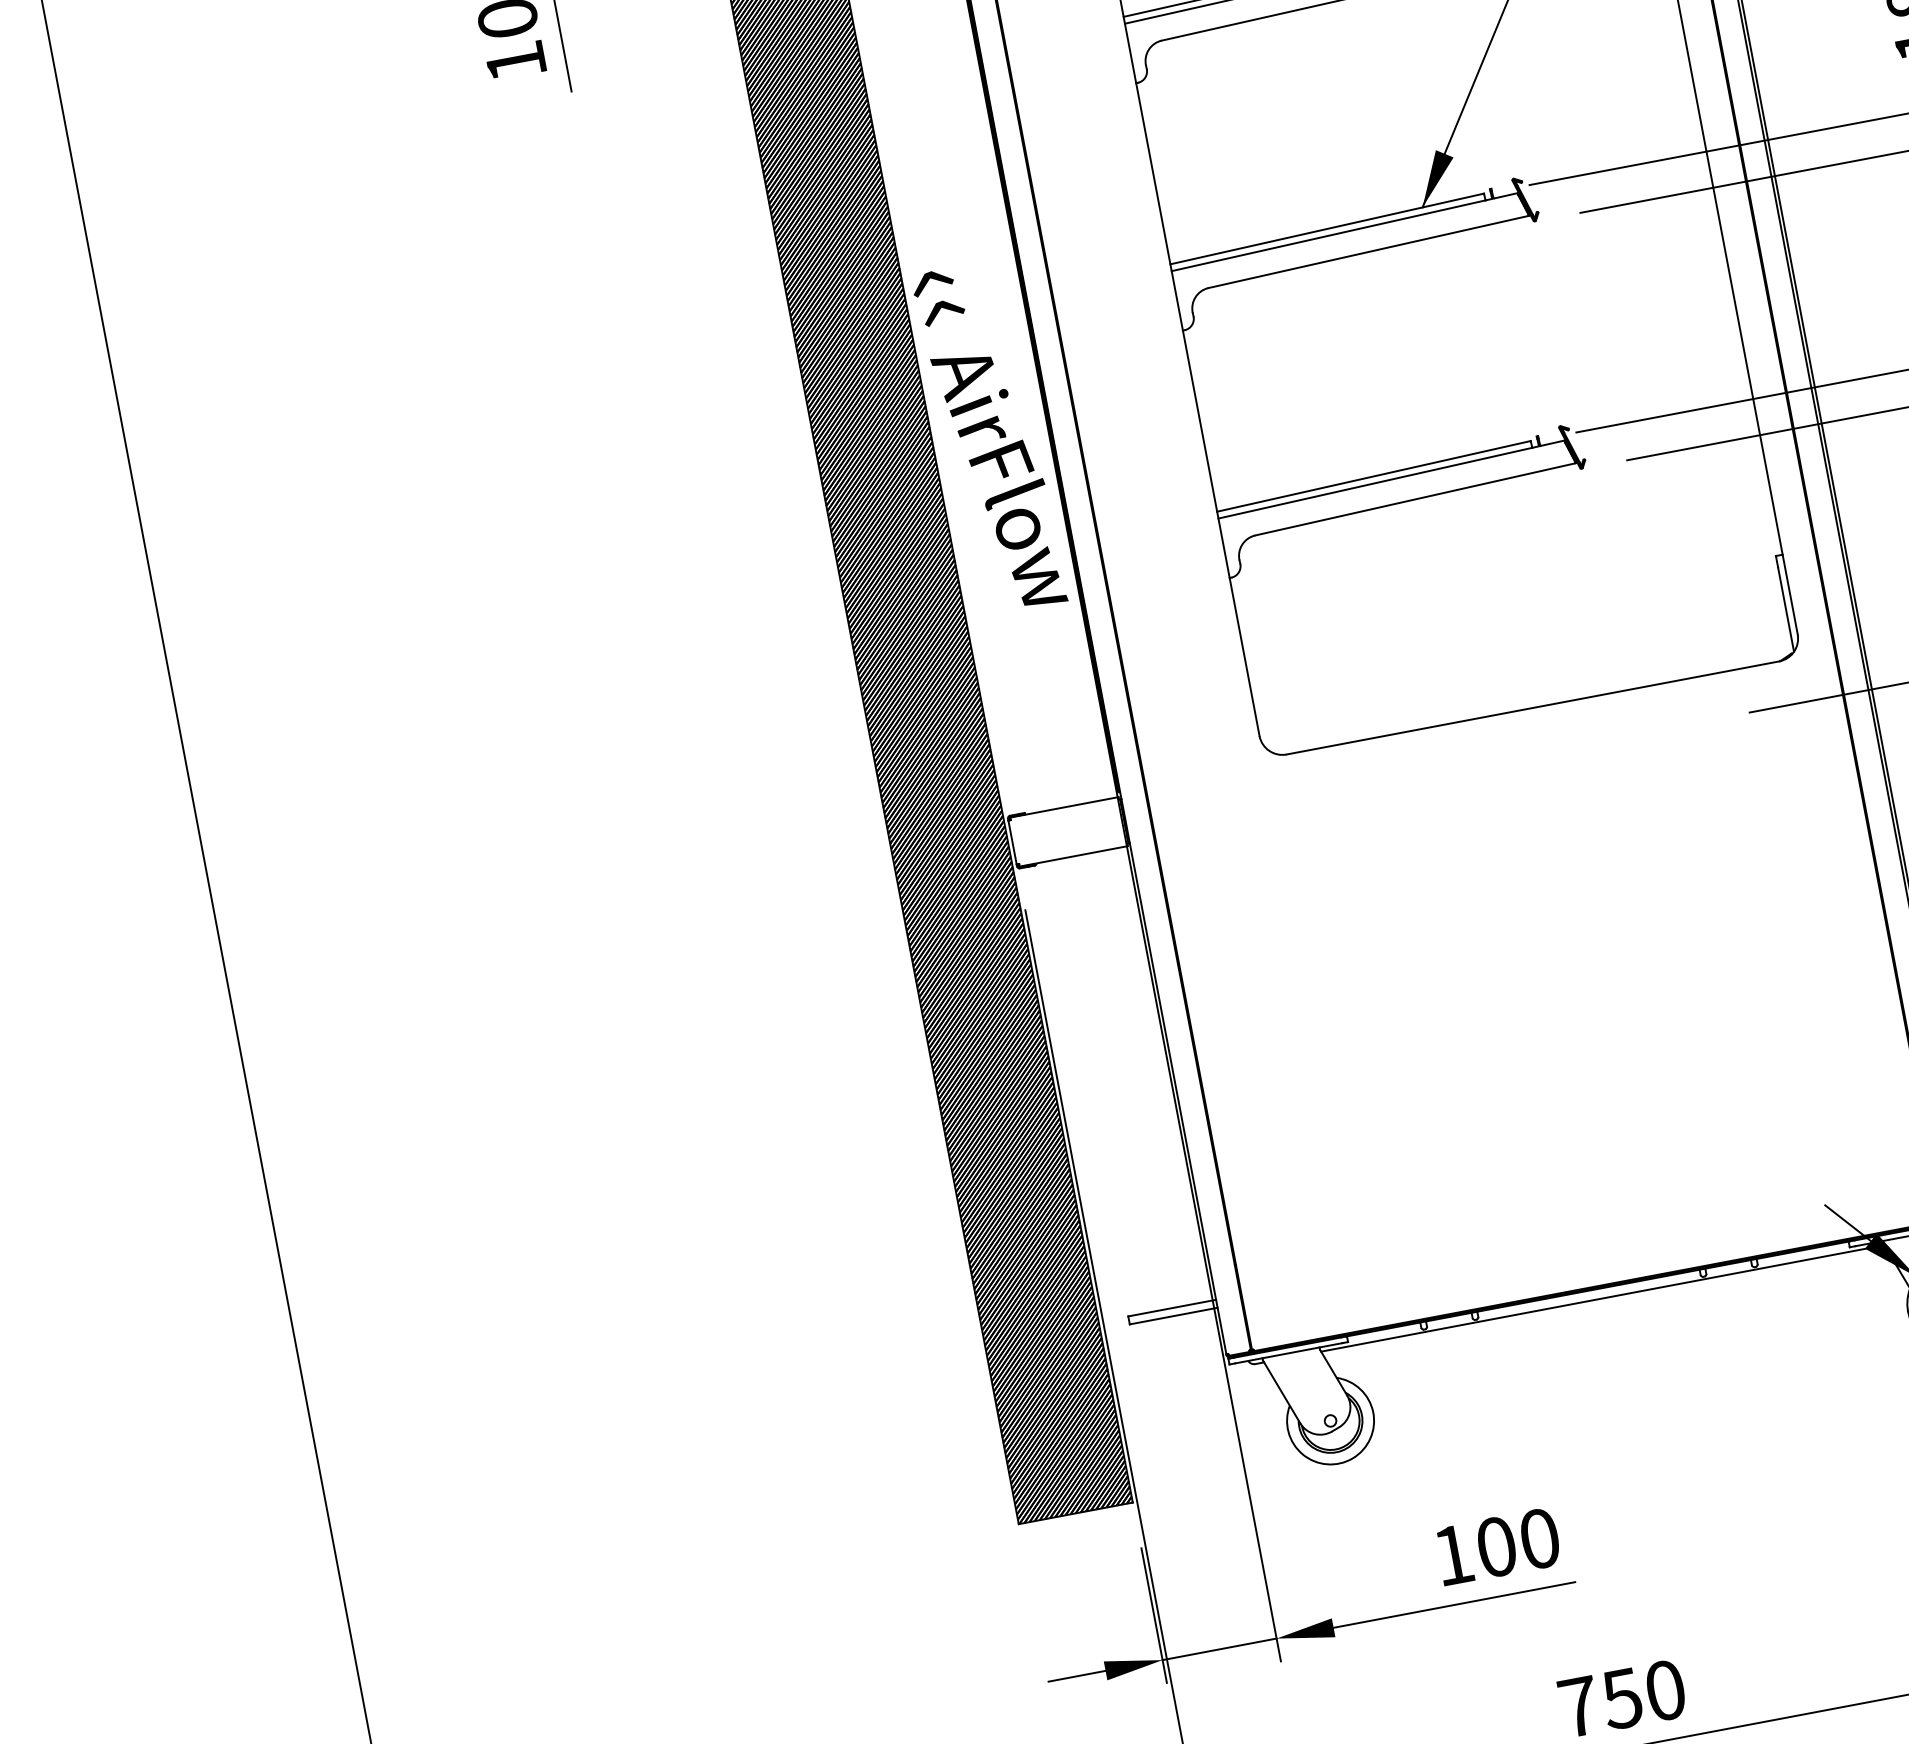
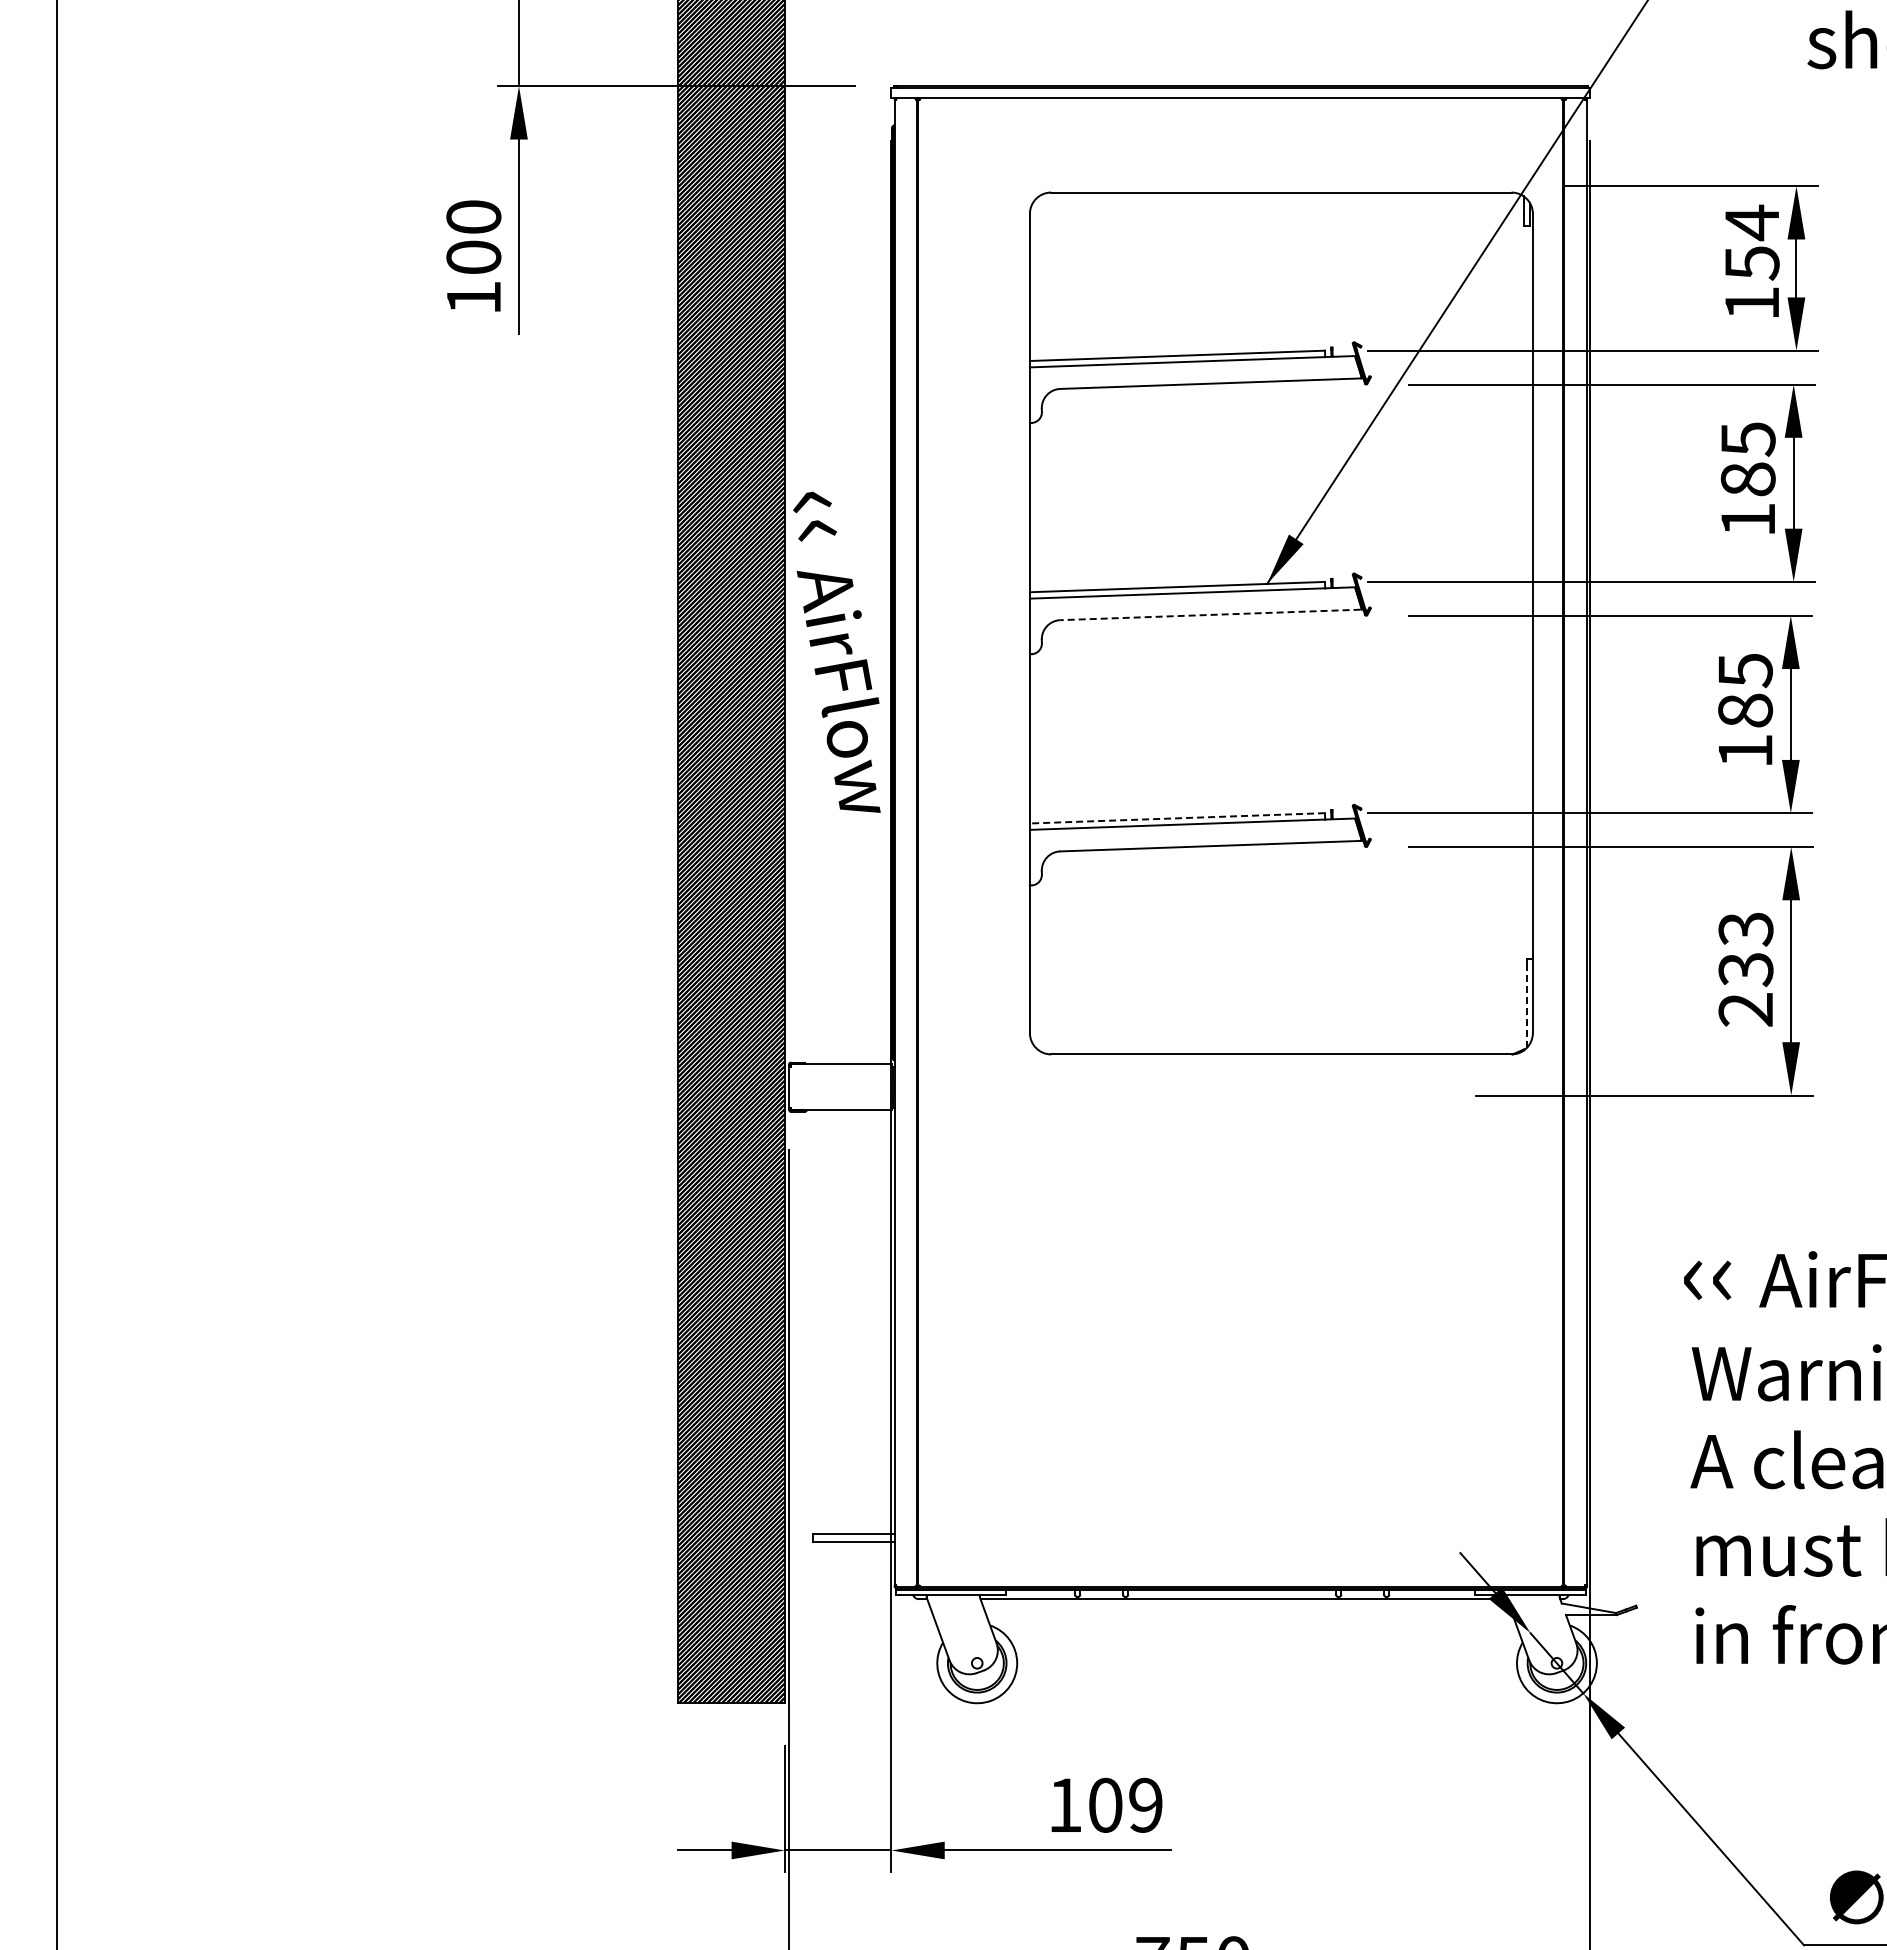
line: (1367, 251) -> (1209, 614), solid -> dashed
text: (988, 437) -> (836, 651), moved
line: (1374, 476) -> (1177, 818), solid -> dashed
line: (1785, 609) -> (1526, 1008), solid -> dashed
text: (1539, 1538) -> (1145, 1804), 100 -> 109

